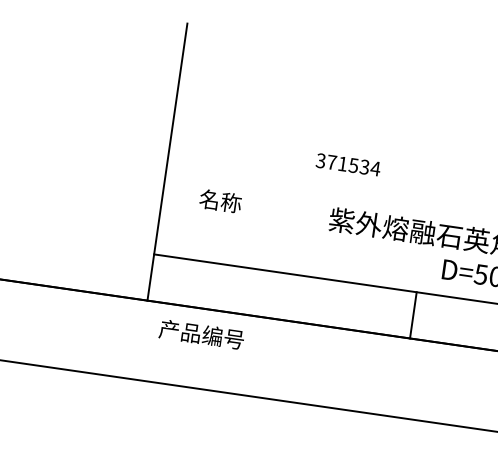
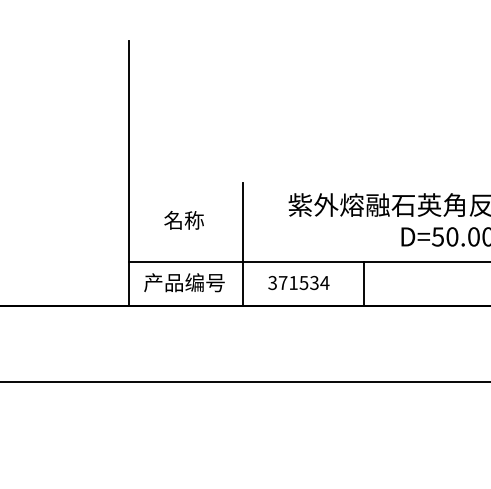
text: (348, 164) -> (298, 282), moved
text: (219, 201) -> (183, 220), moved
line: (276, 253) -> (243, 244), added
line: (413, 315) -> (364, 284), moved
text: (201, 334) -> (184, 282), moved

